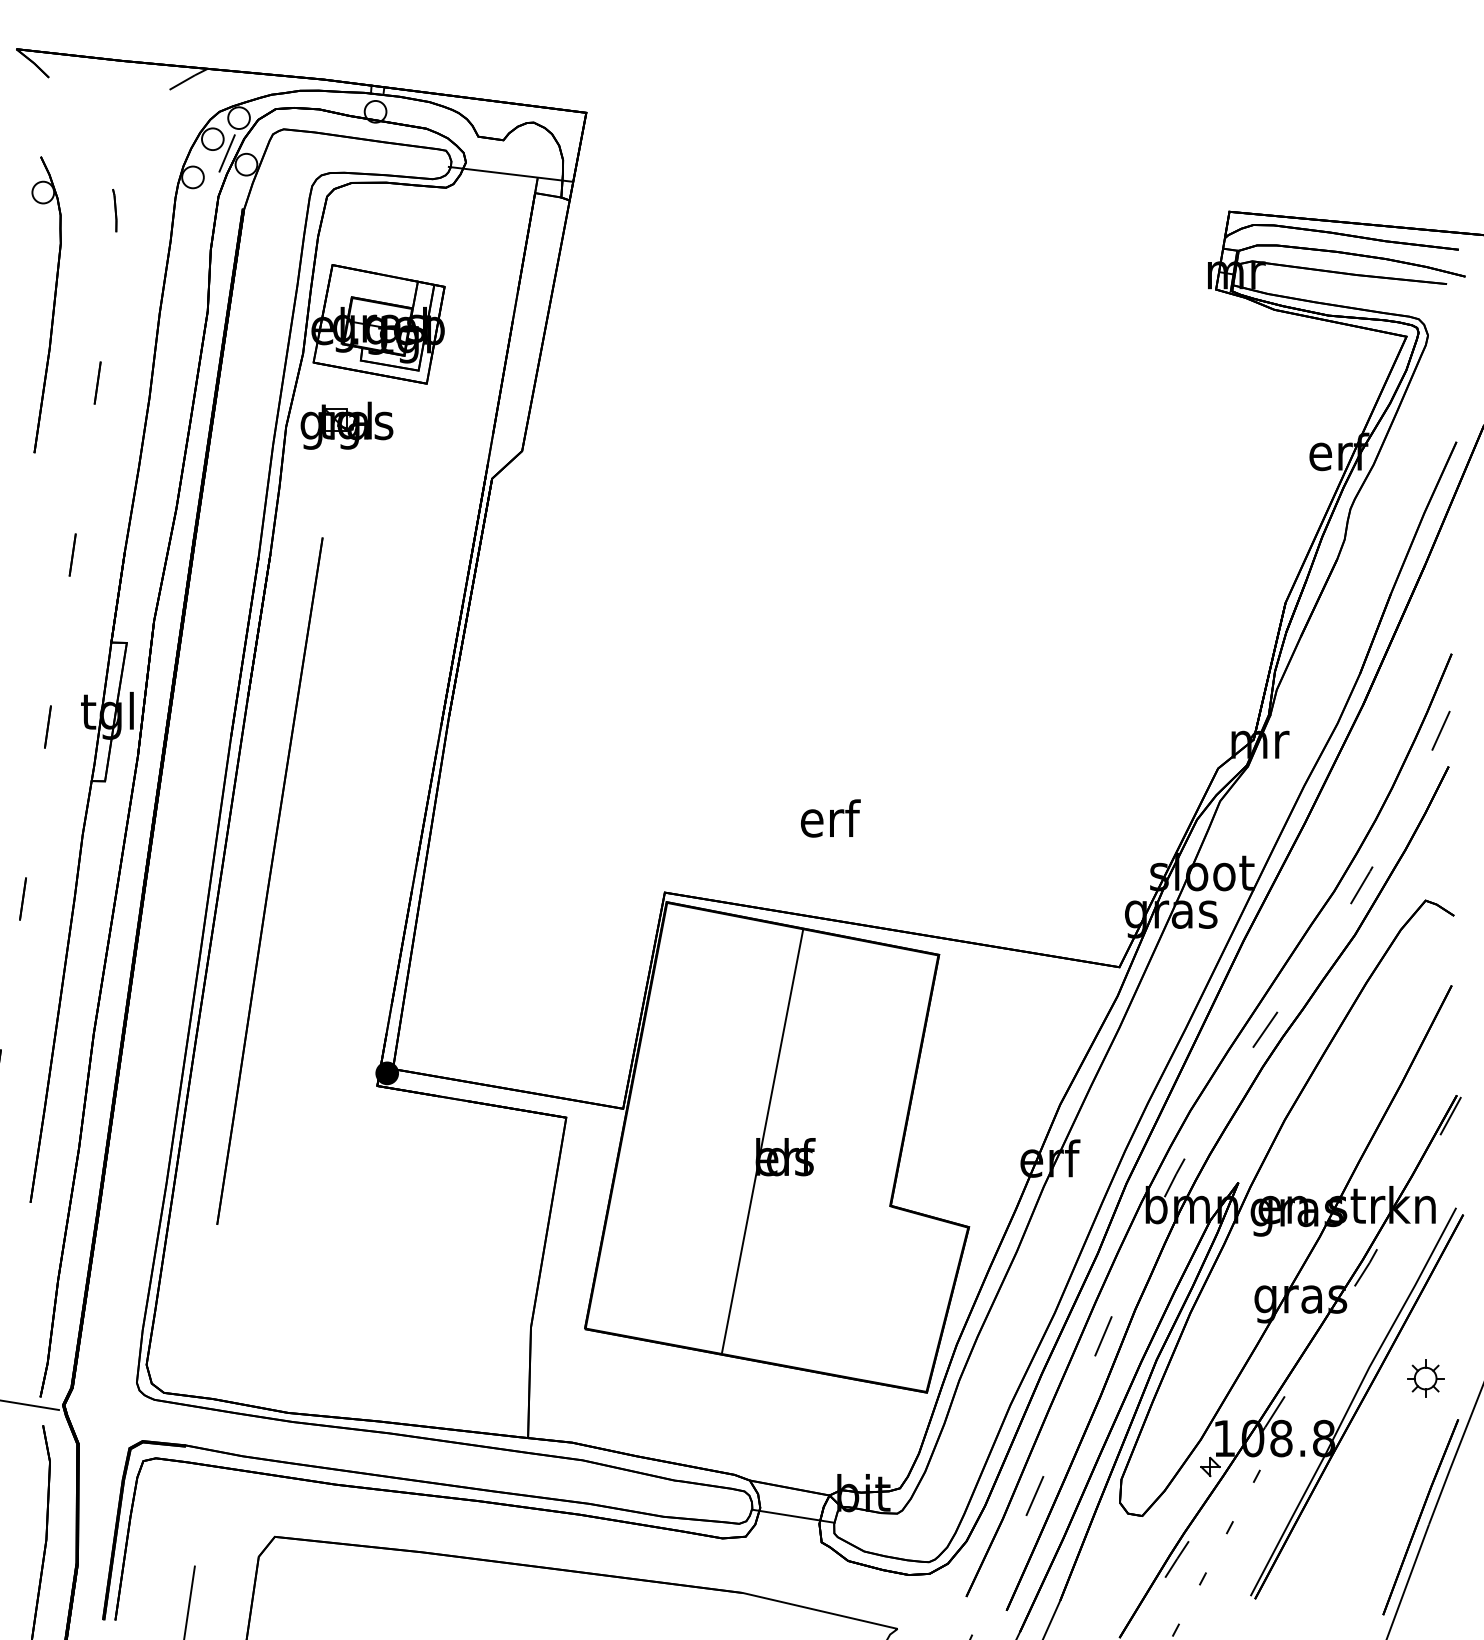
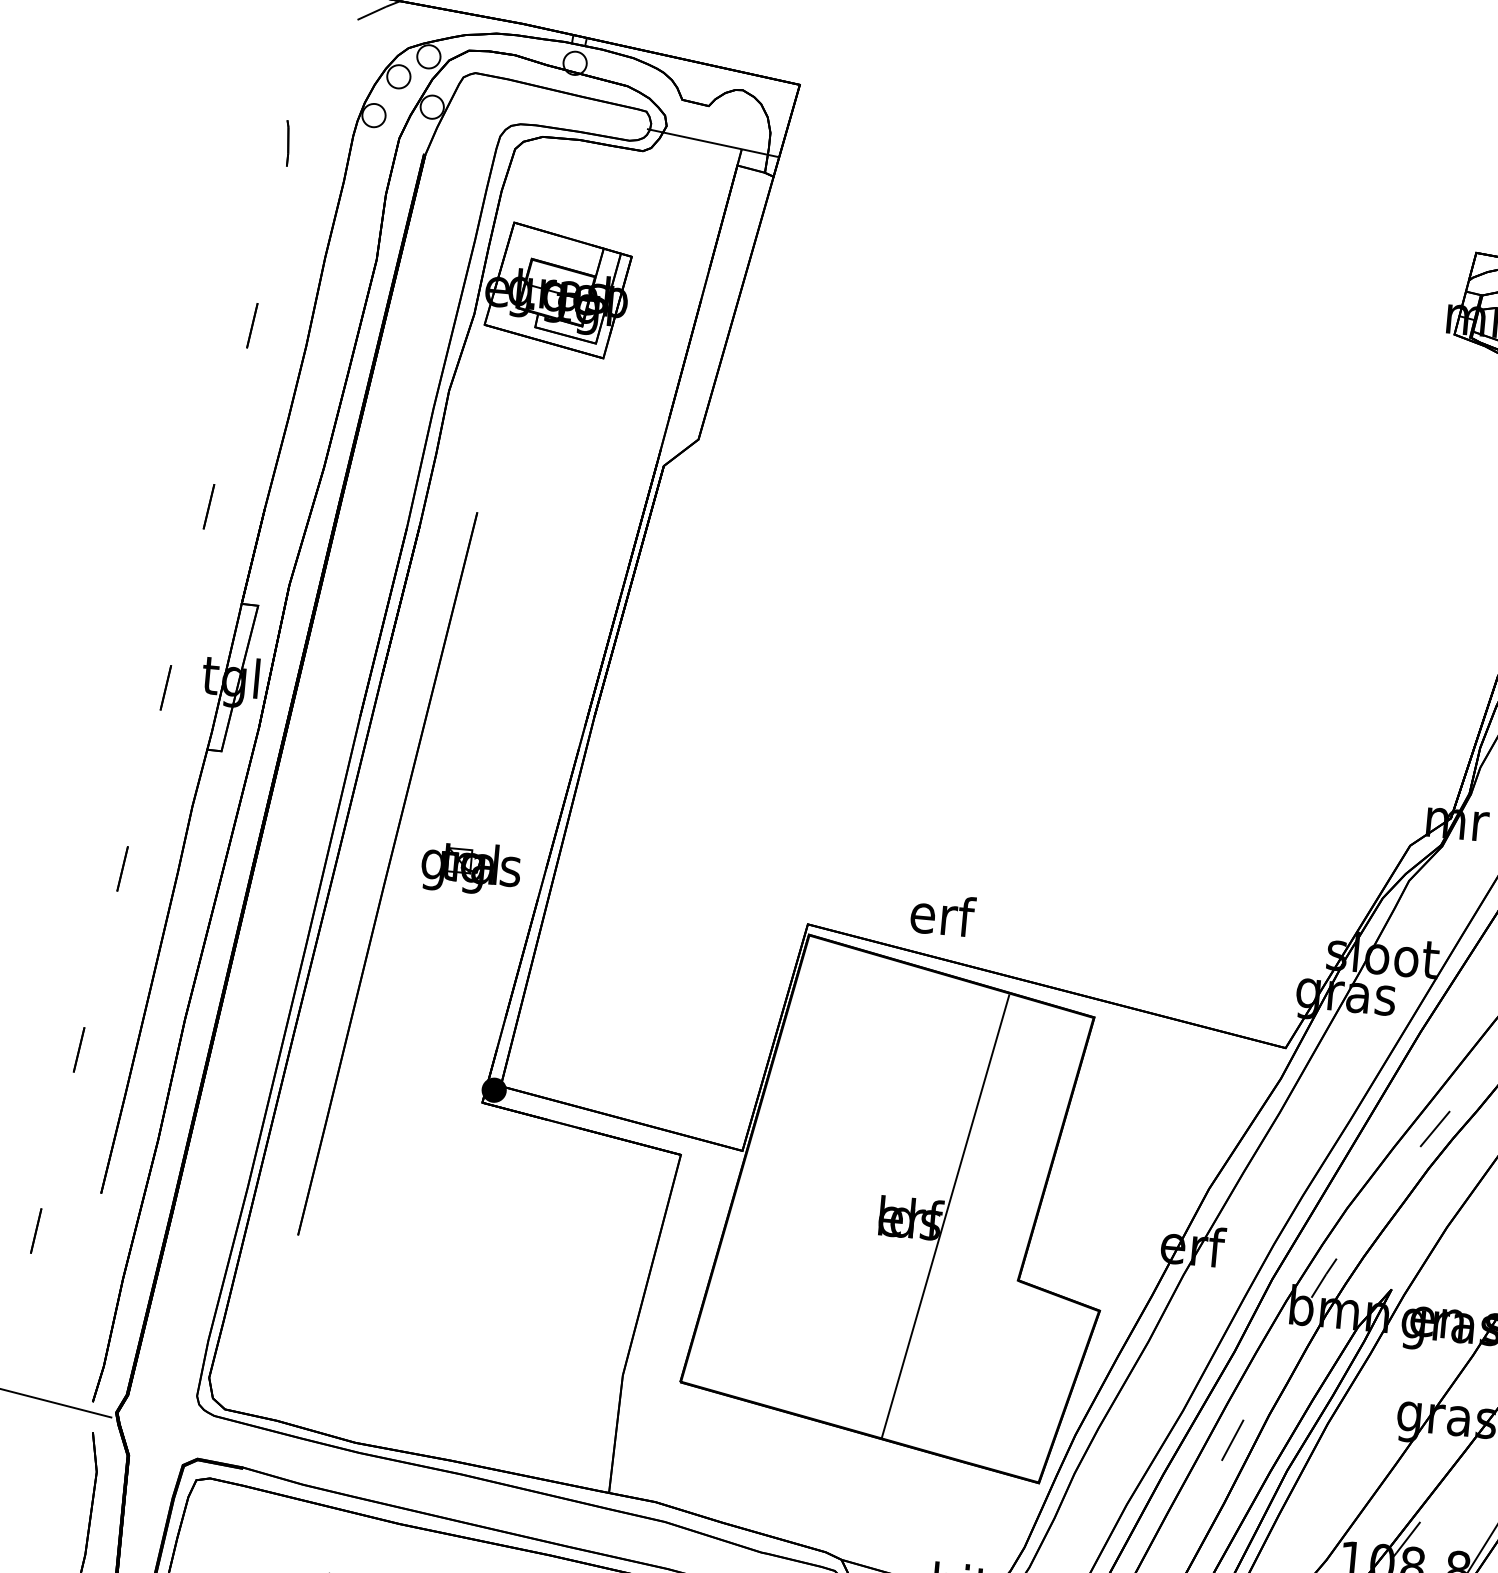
line: (226, 153) -> (412, 93), removed
part: (53, 304) -> (212, 237), removed
part: (346, 425) -> (470, 867), moved
text: (830, 818) -> (942, 915), moved
line: (762, 1141) -> (945, 1216), moved

